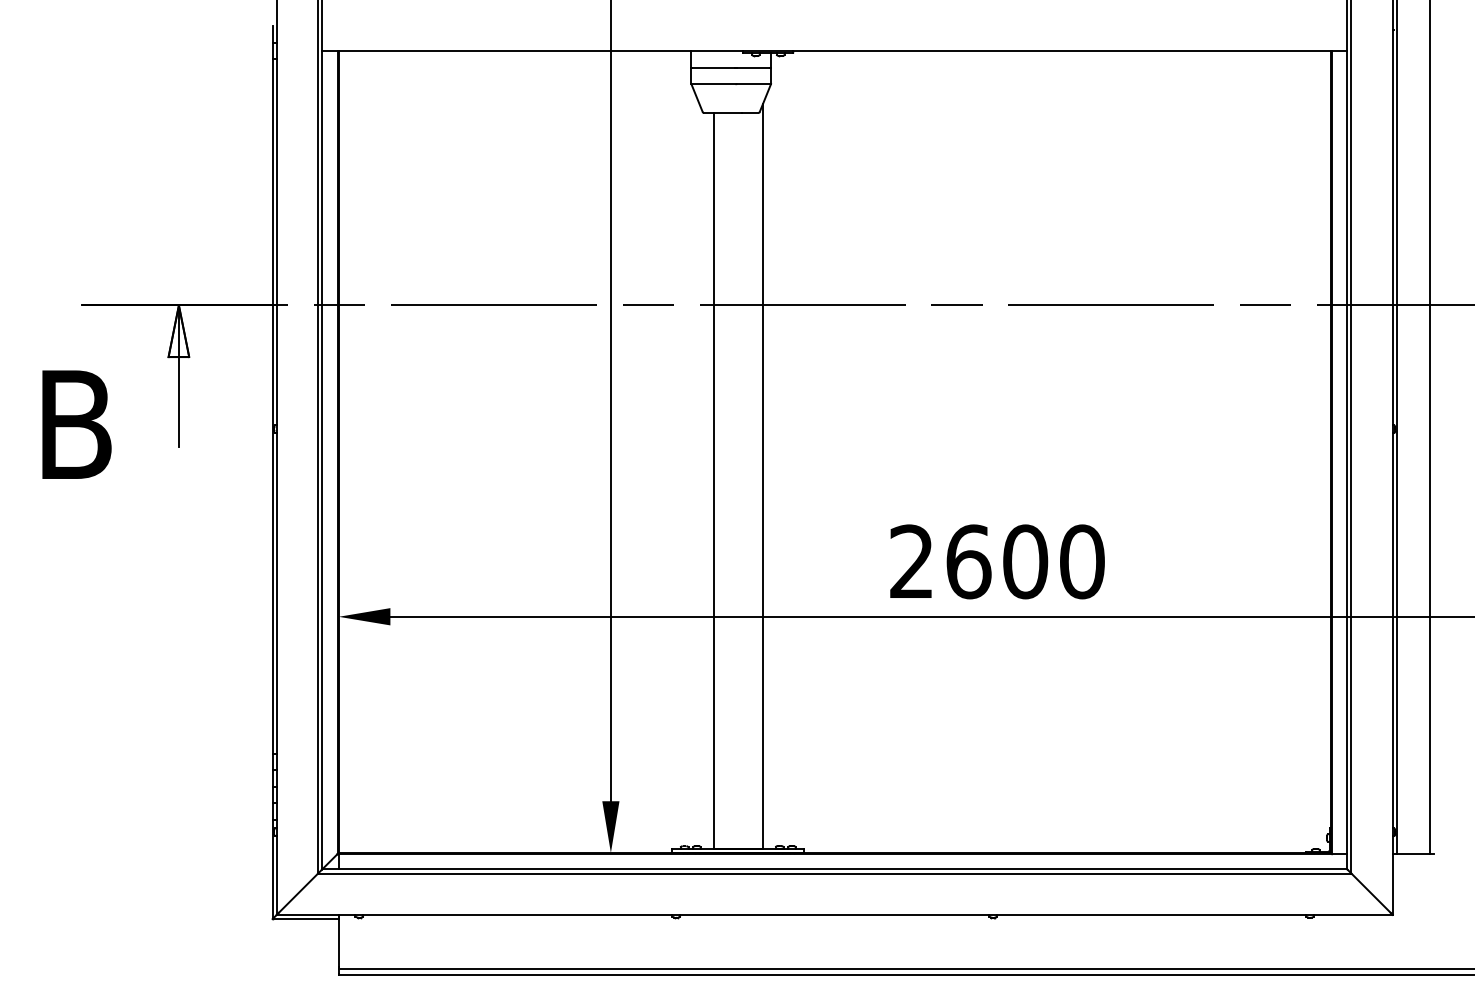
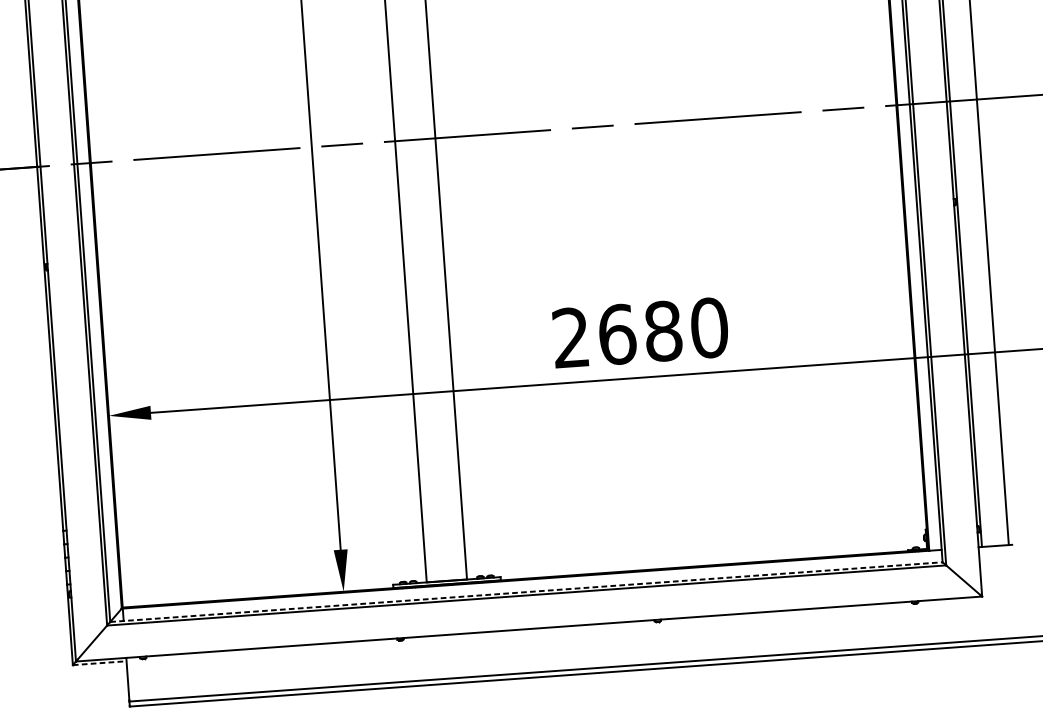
text: (1025, 561) -> (663, 330), 2600 -> 2680
line: (834, 869) -> (526, 592), solid -> dashed
line: (306, 919) -> (100, 663), solid -> dashed

